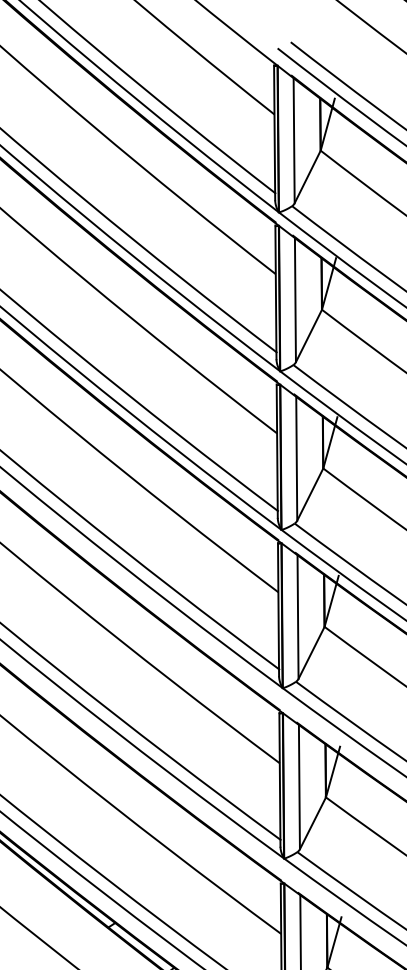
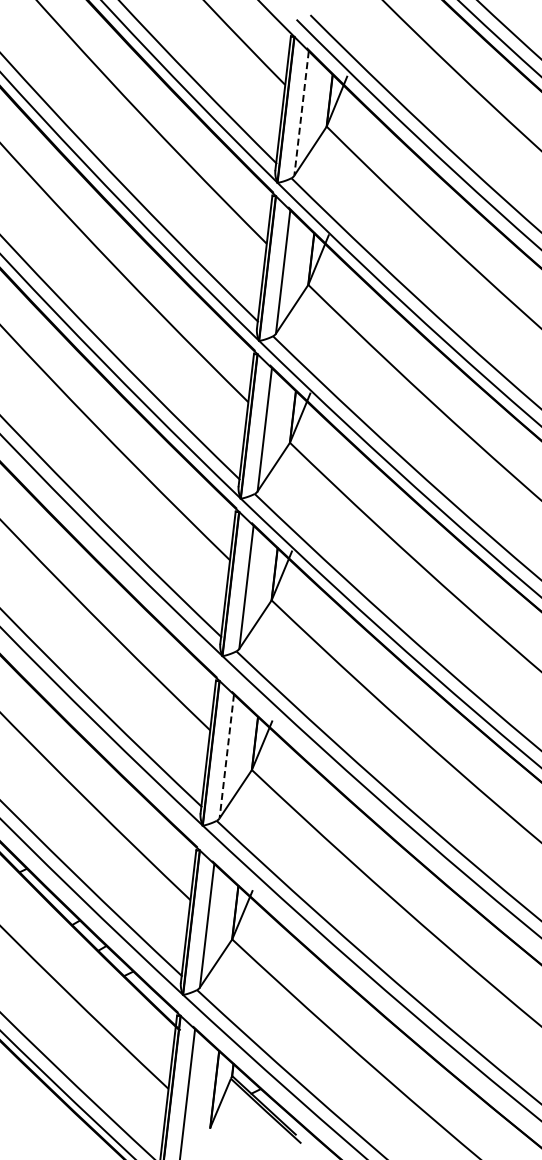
line: (294, 140) -> (301, 113), solid -> dashed
line: (299, 787) -> (226, 756), solid -> dashed

